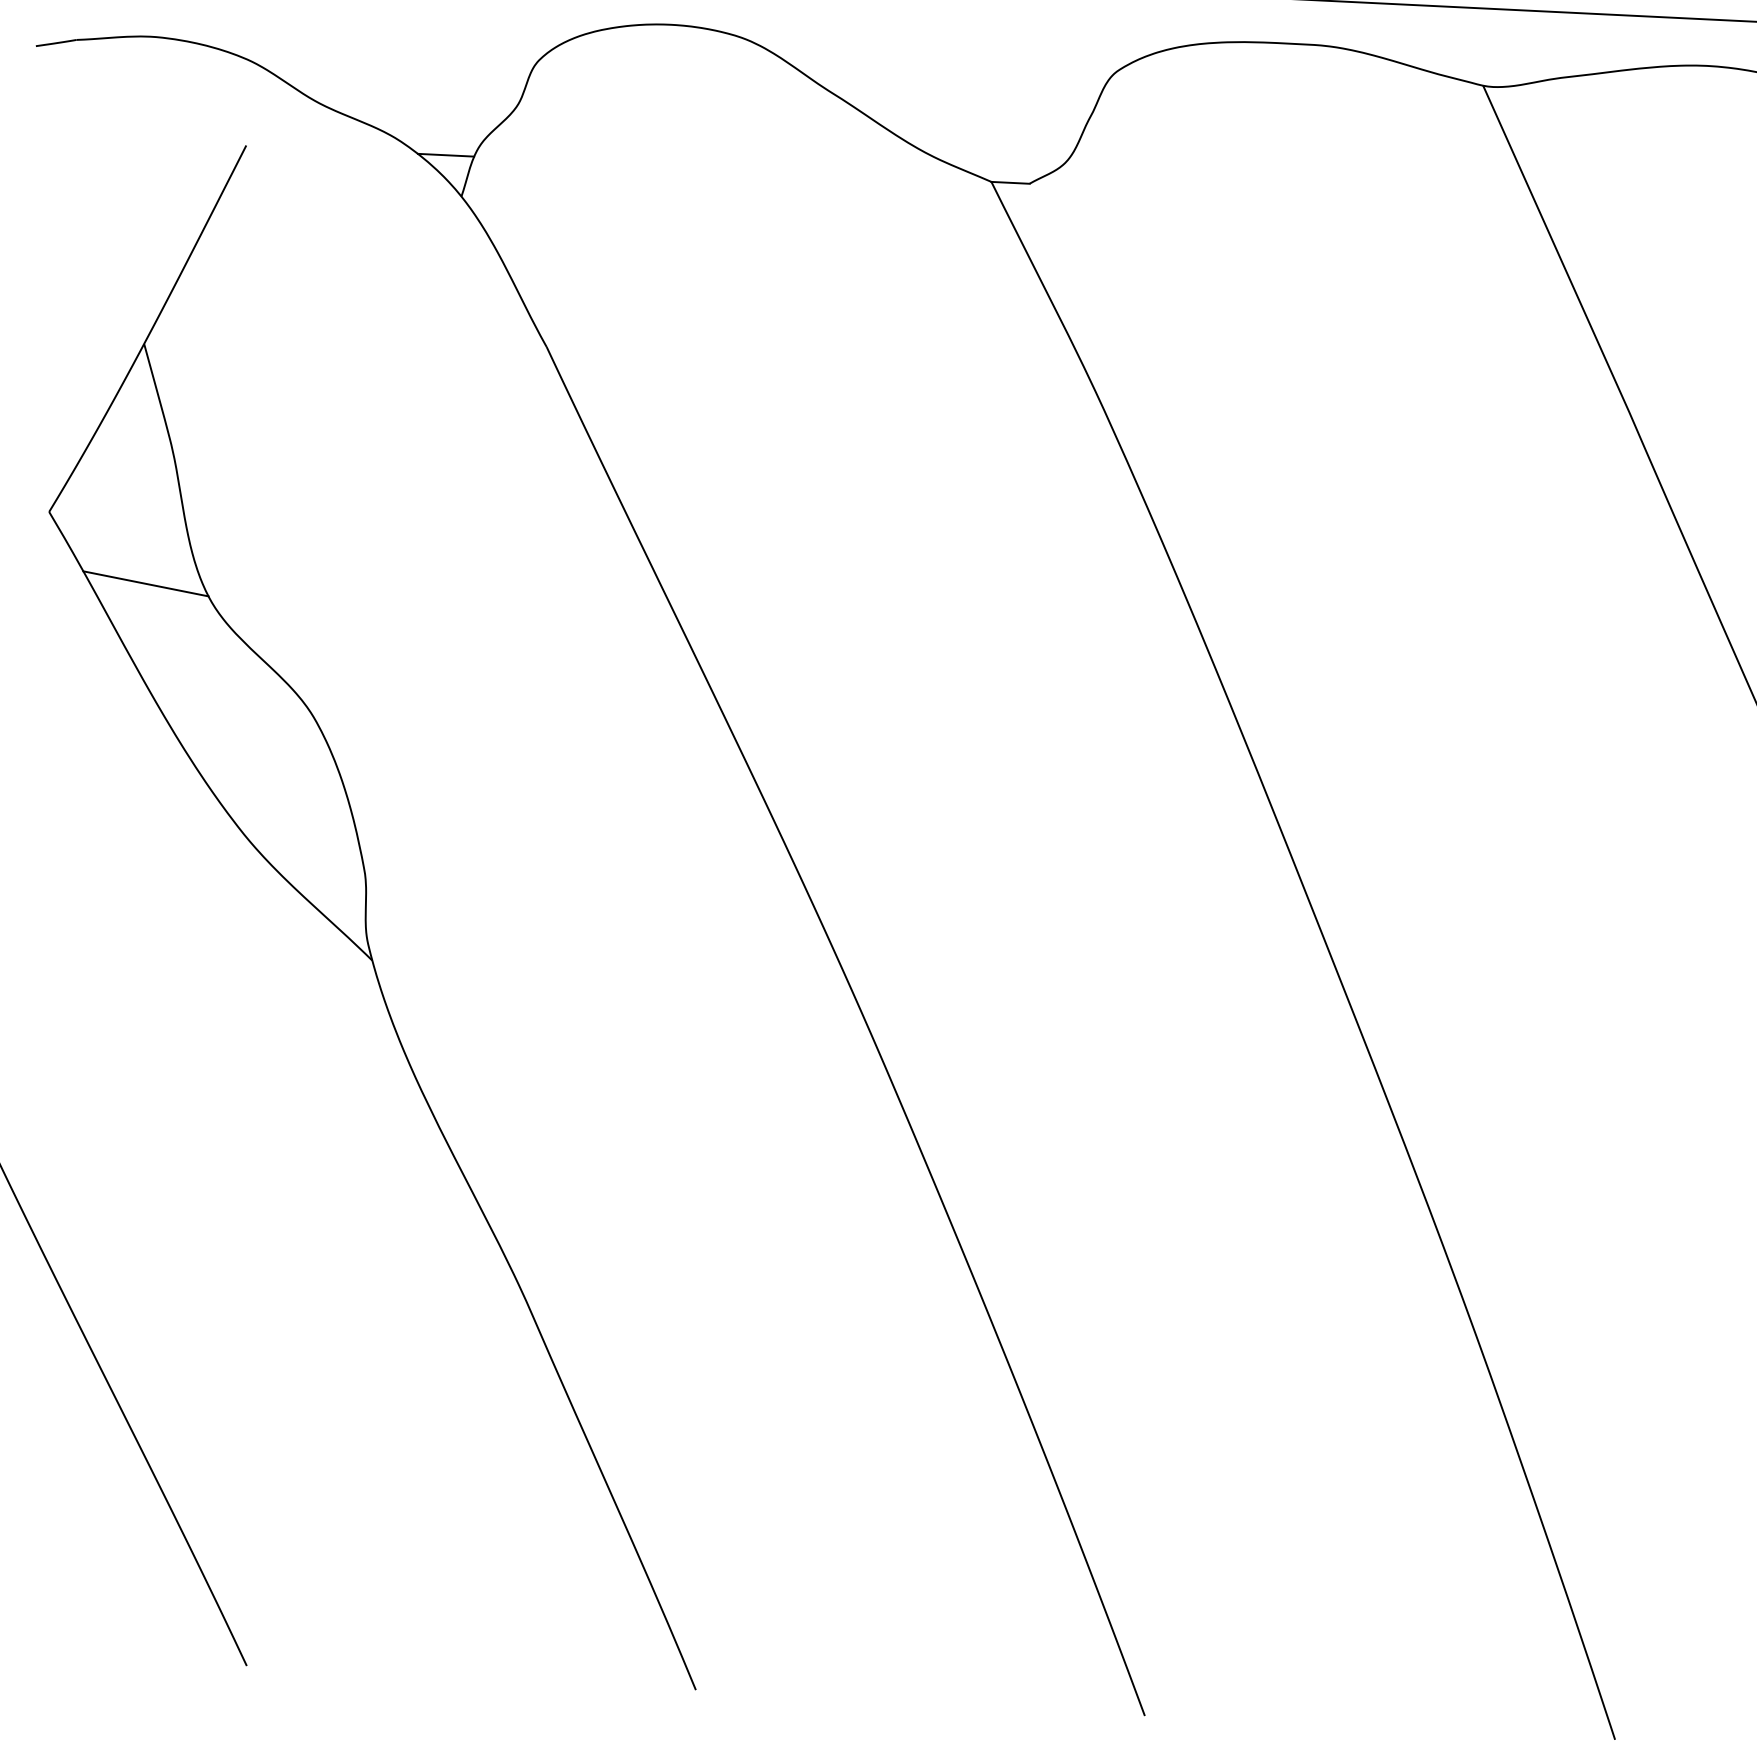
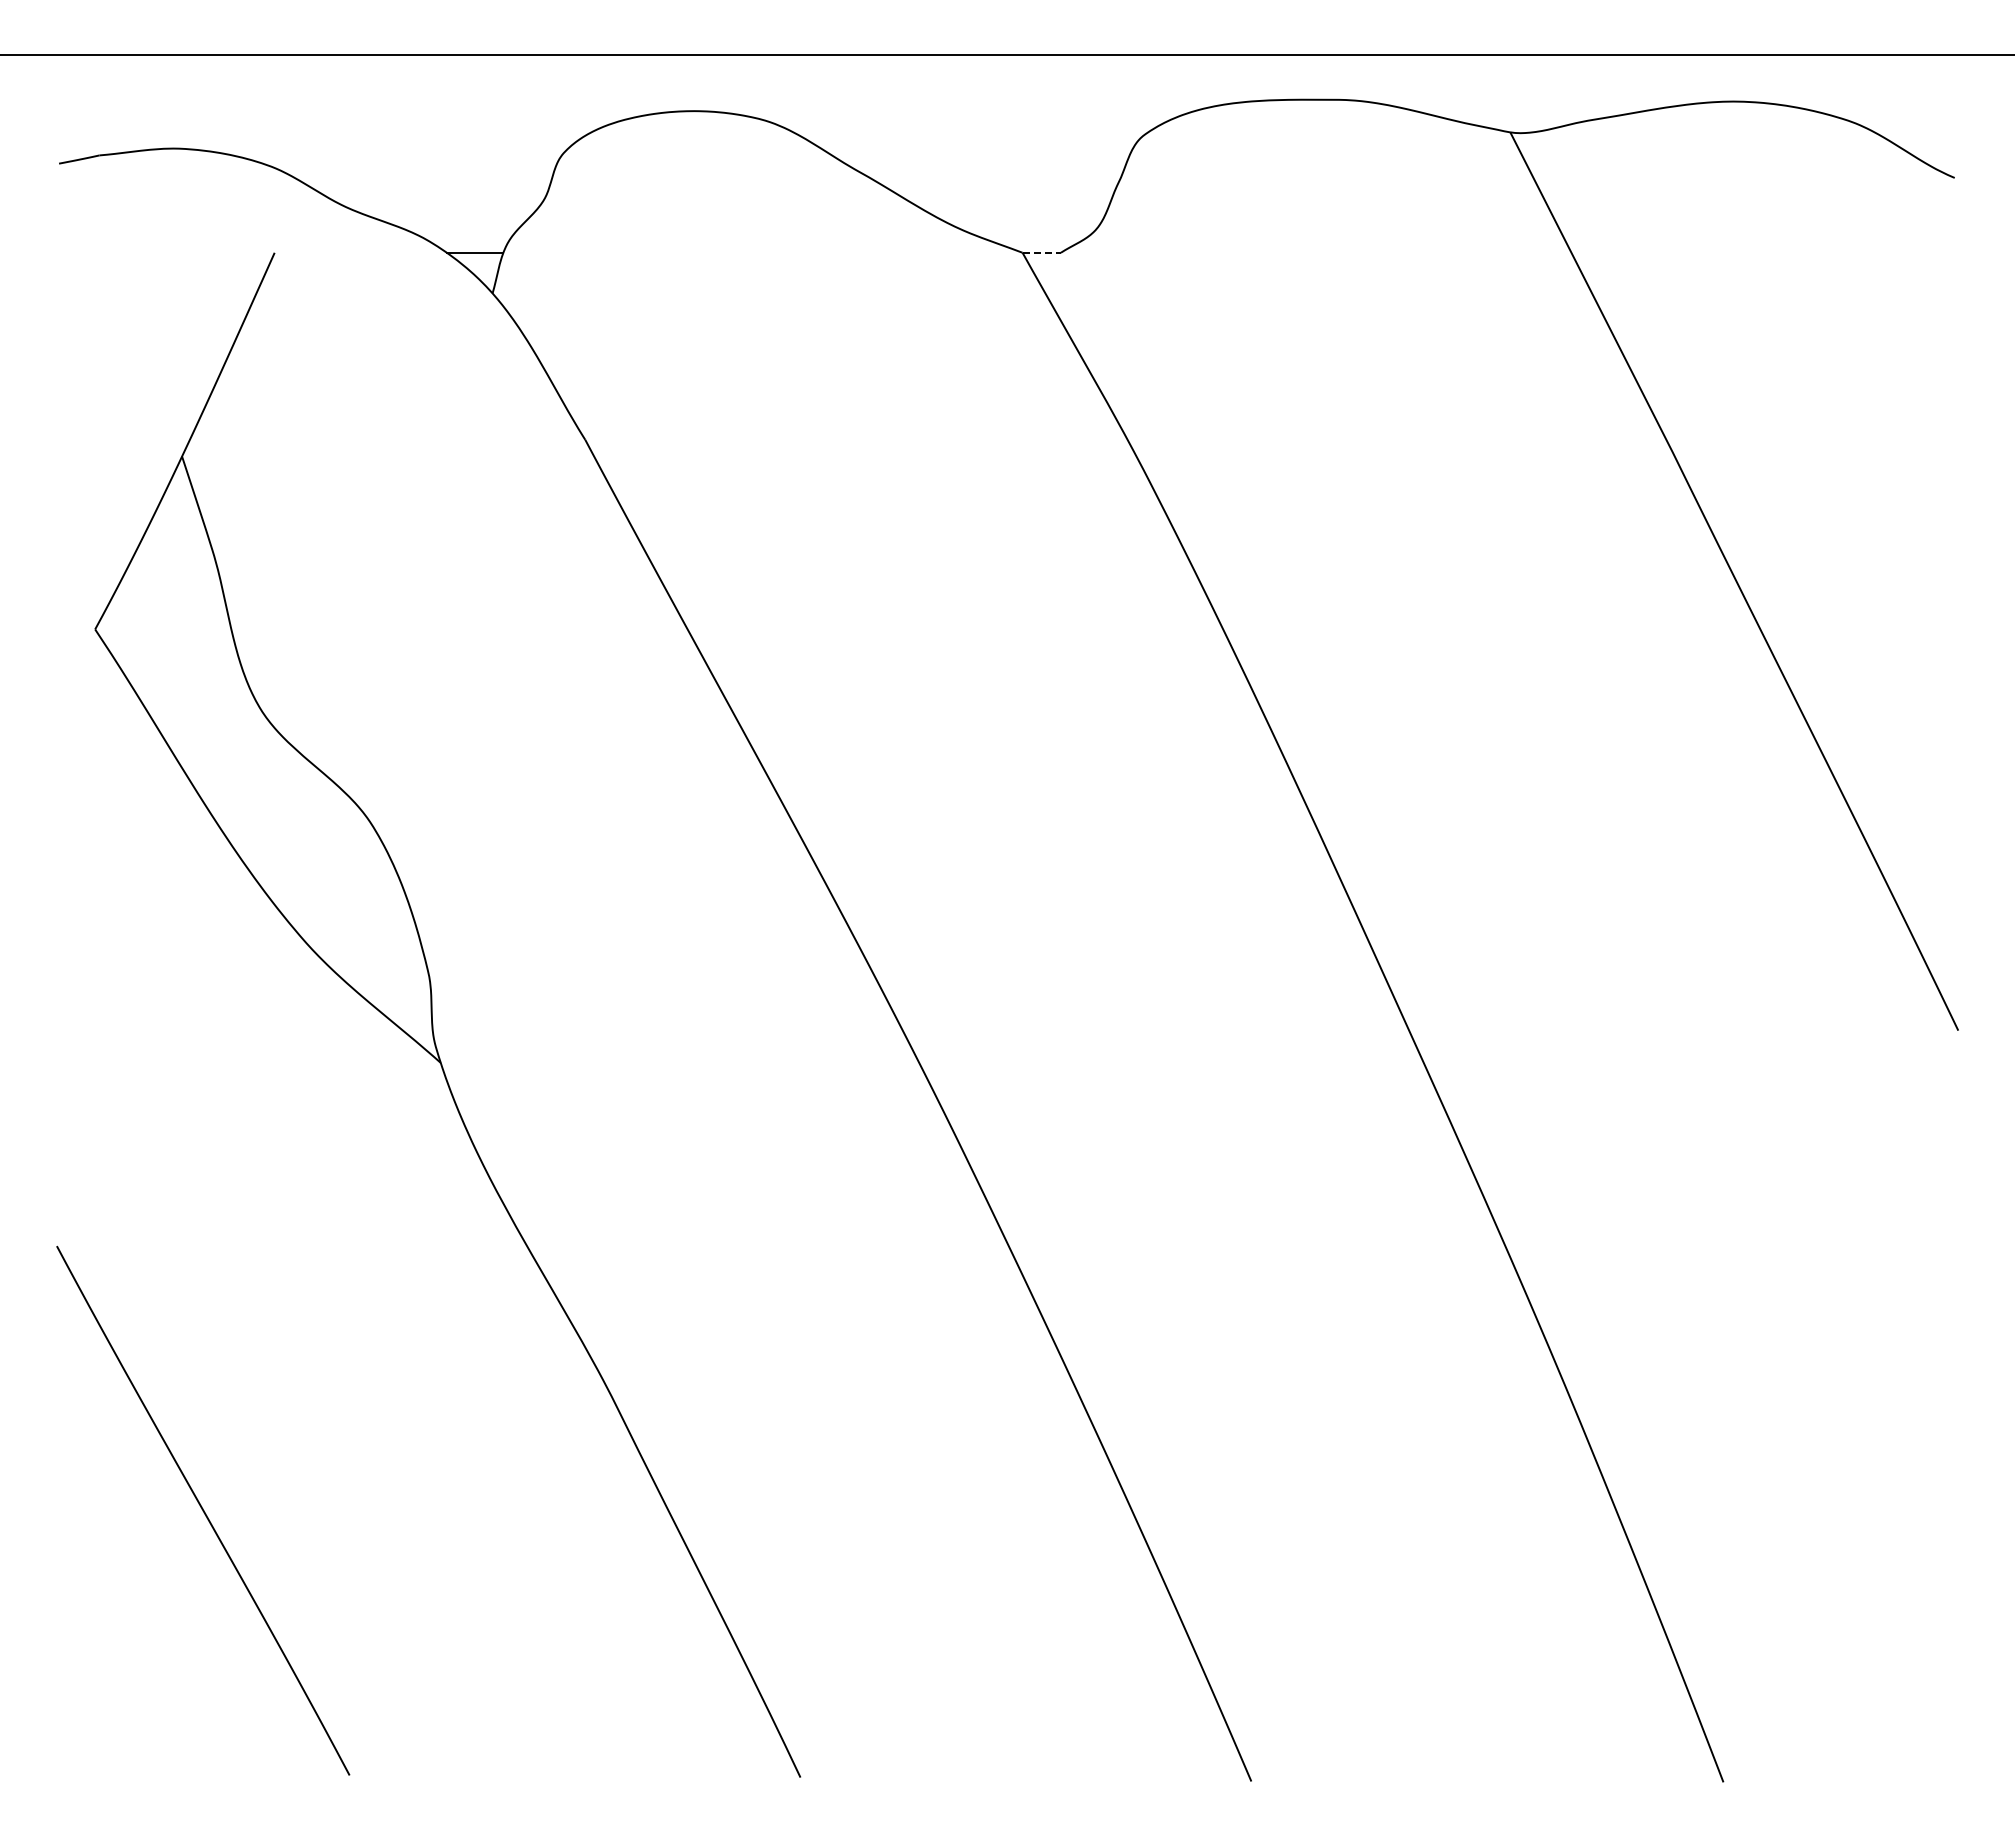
line: (1011, 182) -> (1042, 252), solid -> dashed
line: (145, 583) -> (195, 696), removed

